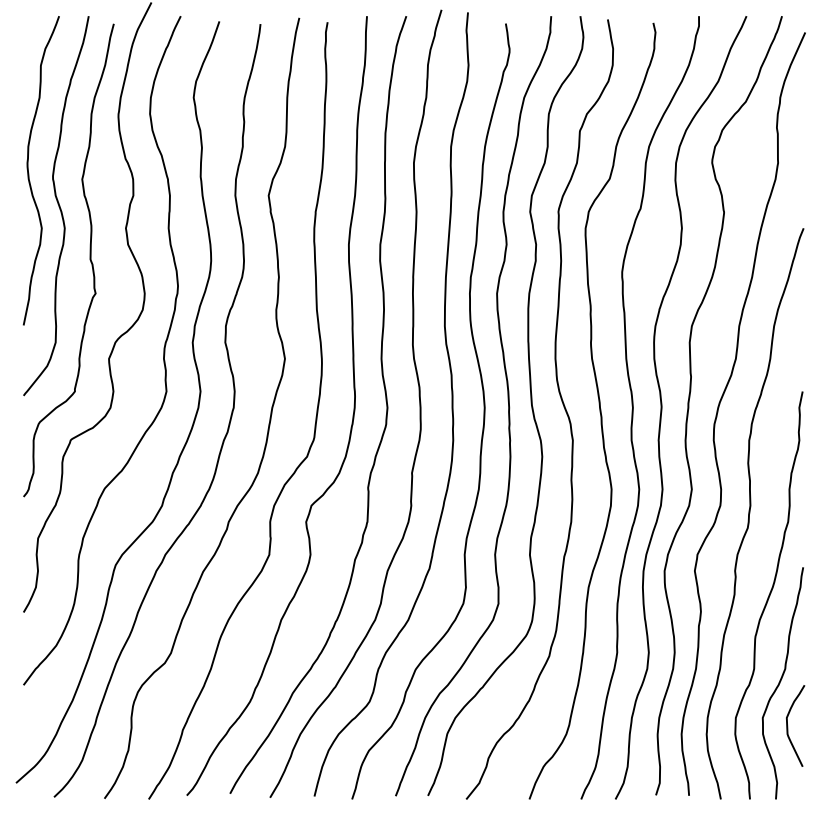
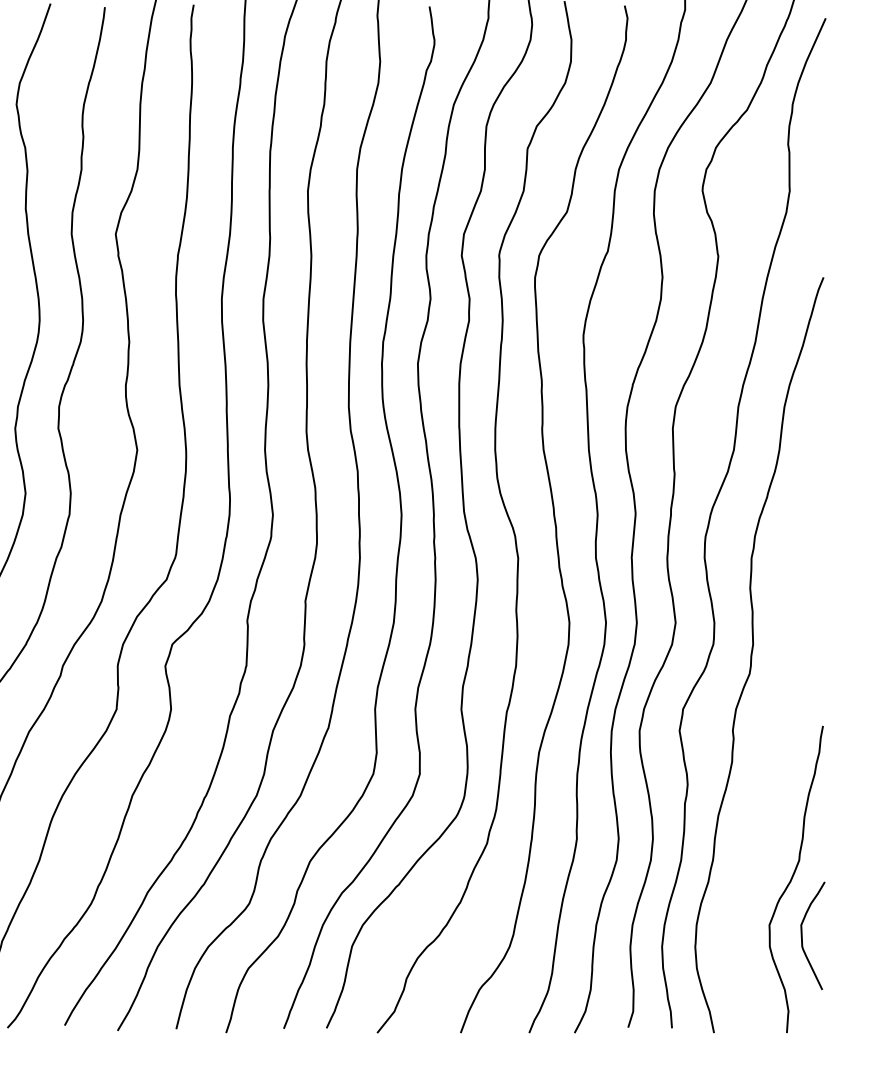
curve: (768, 595) -> (777, 763), removed

